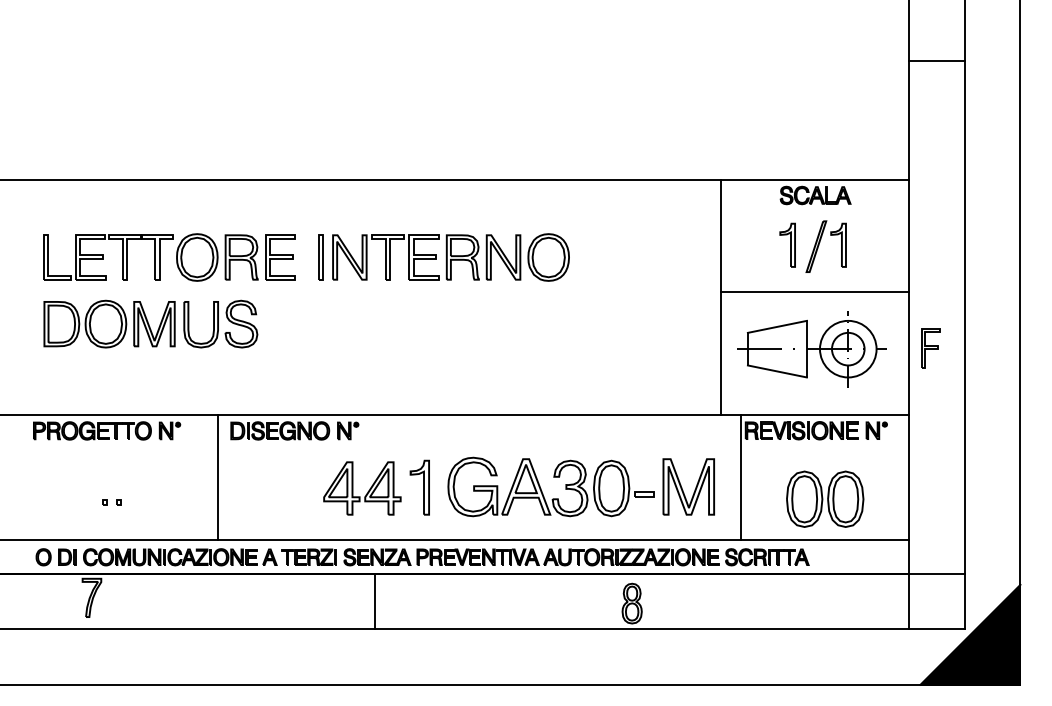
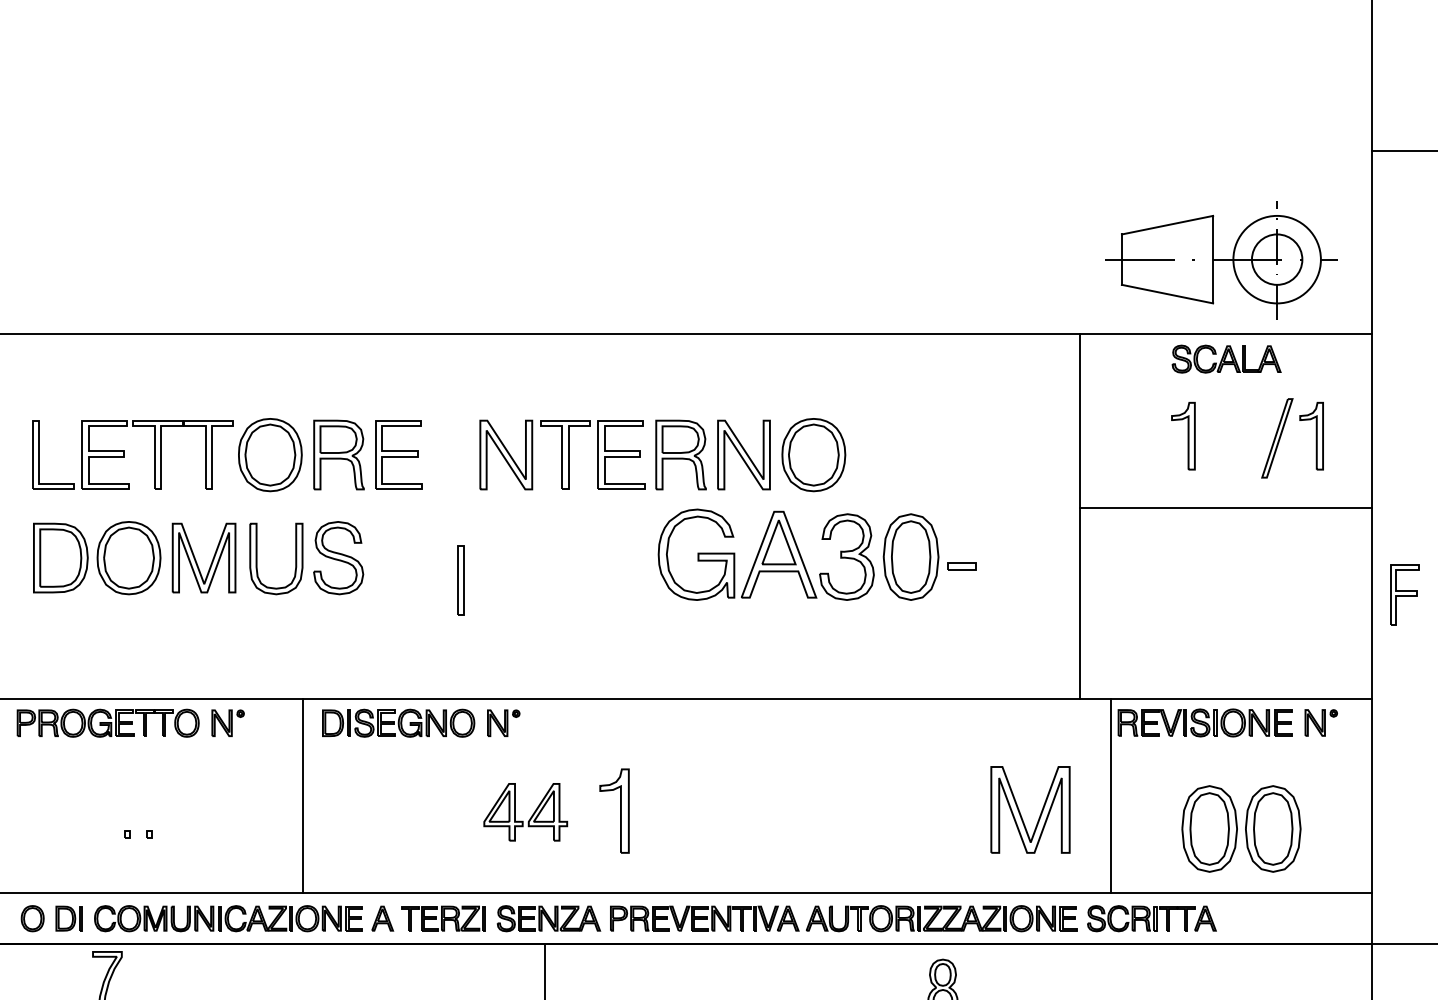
part: (819, 245) -> (1282, 436), moved
part: (320, 257) -> (460, 580), moved
part: (811, 349) -> (1220, 260), moved
part: (362, 488) -> (525, 812), size x0.7
part: (541, 488) -> (802, 557), moved

